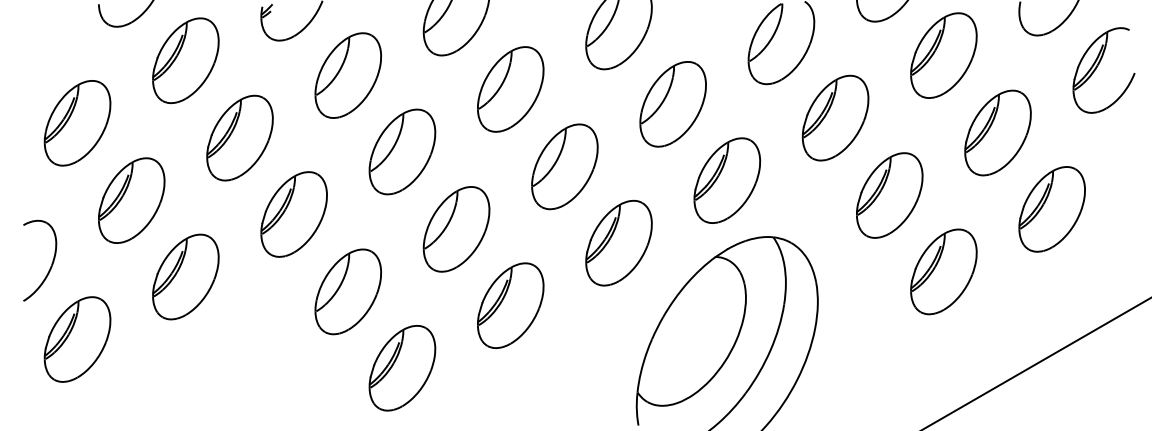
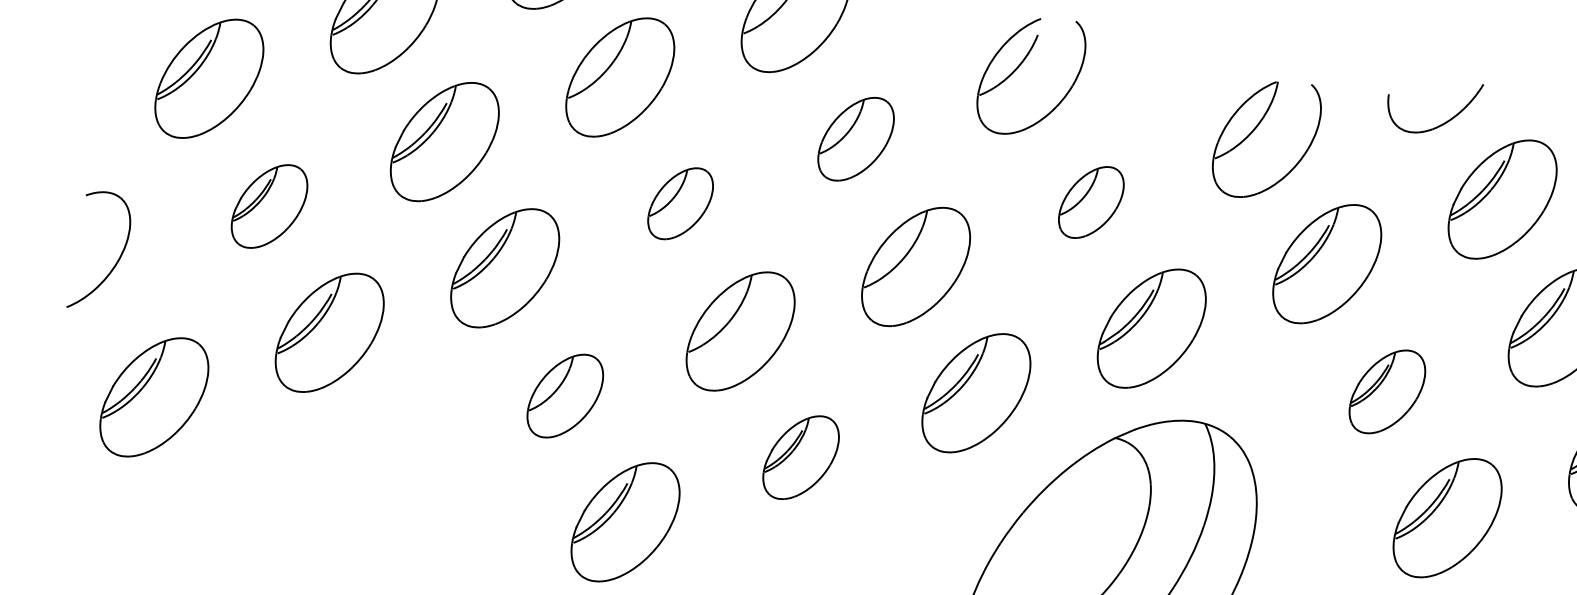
part: (510, 89) -> (855, 139), size x0.7
part: (672, 104) -> (1090, 202), size x0.6
part: (402, 151) -> (680, 203), size x0.6
part: (889, 195) -> (1386, 391), size x0.7
part: (131, 200) -> (269, 206), size x0.7
part: (51, 263) -> (117, 258), moved
part: (348, 291) -> (565, 395), size x0.7
part: (510, 305) -> (800, 457), size x0.7

